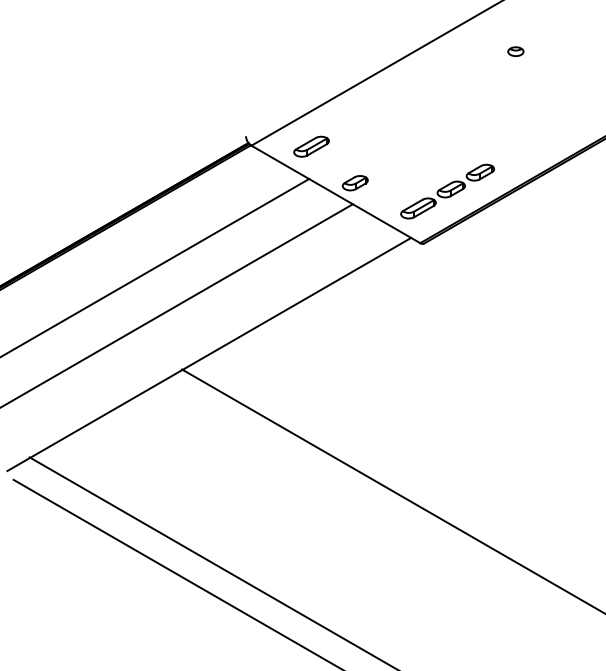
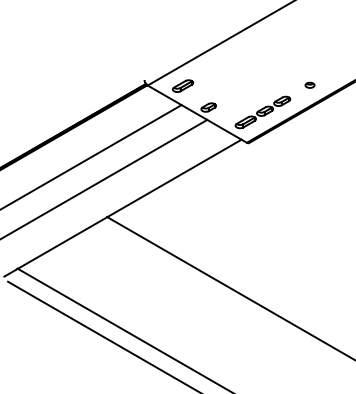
part: (514, 50) -> (309, 84), moved

